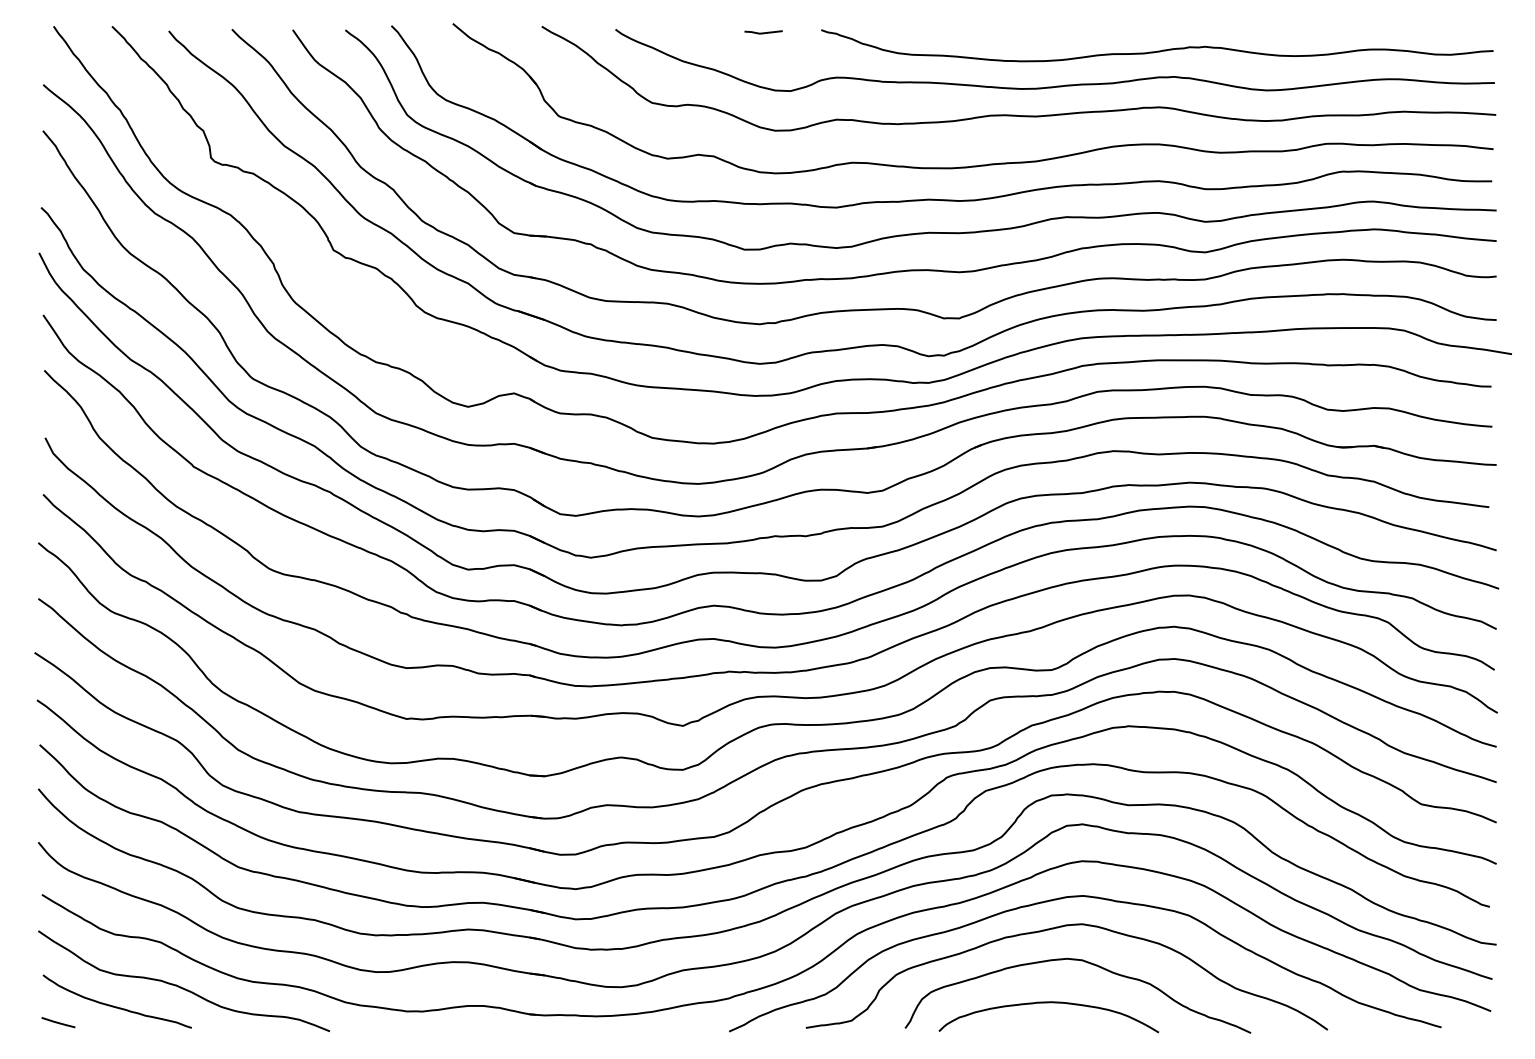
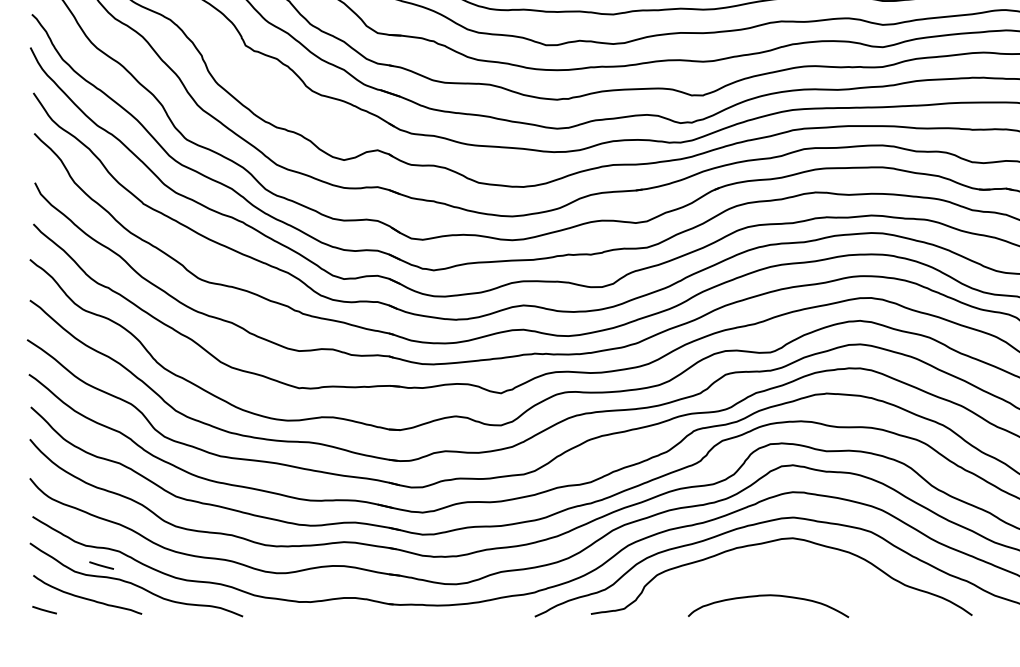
line: (136, 961) -> (101, 565), added
curve: (1087, 963) -> (796, 566), removed

